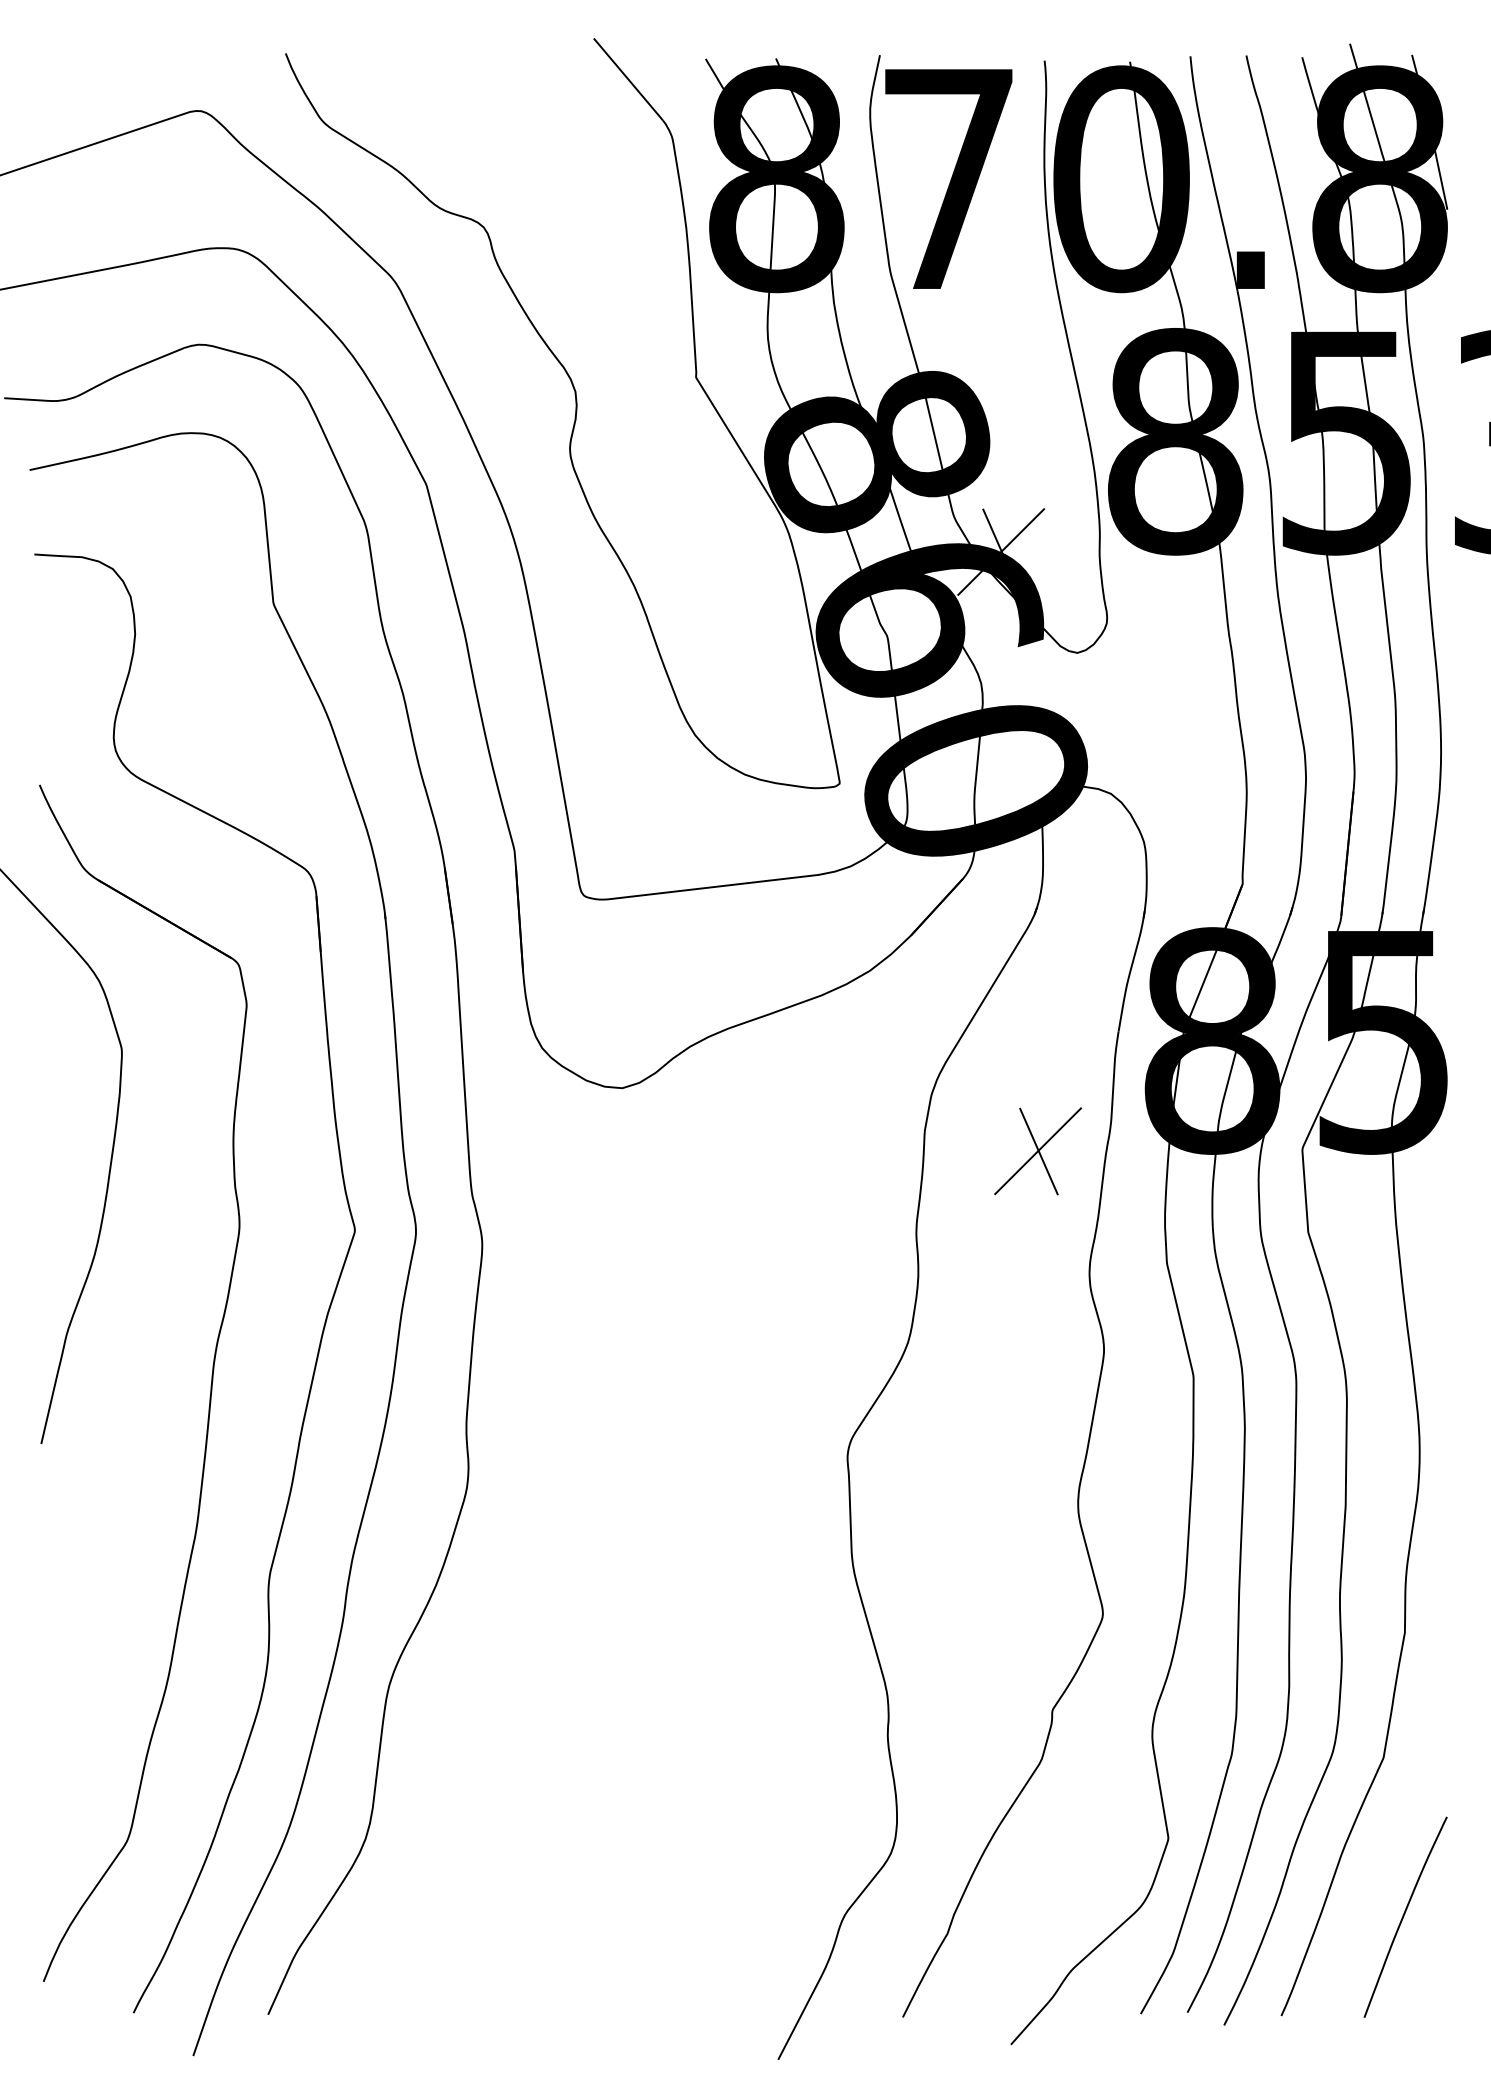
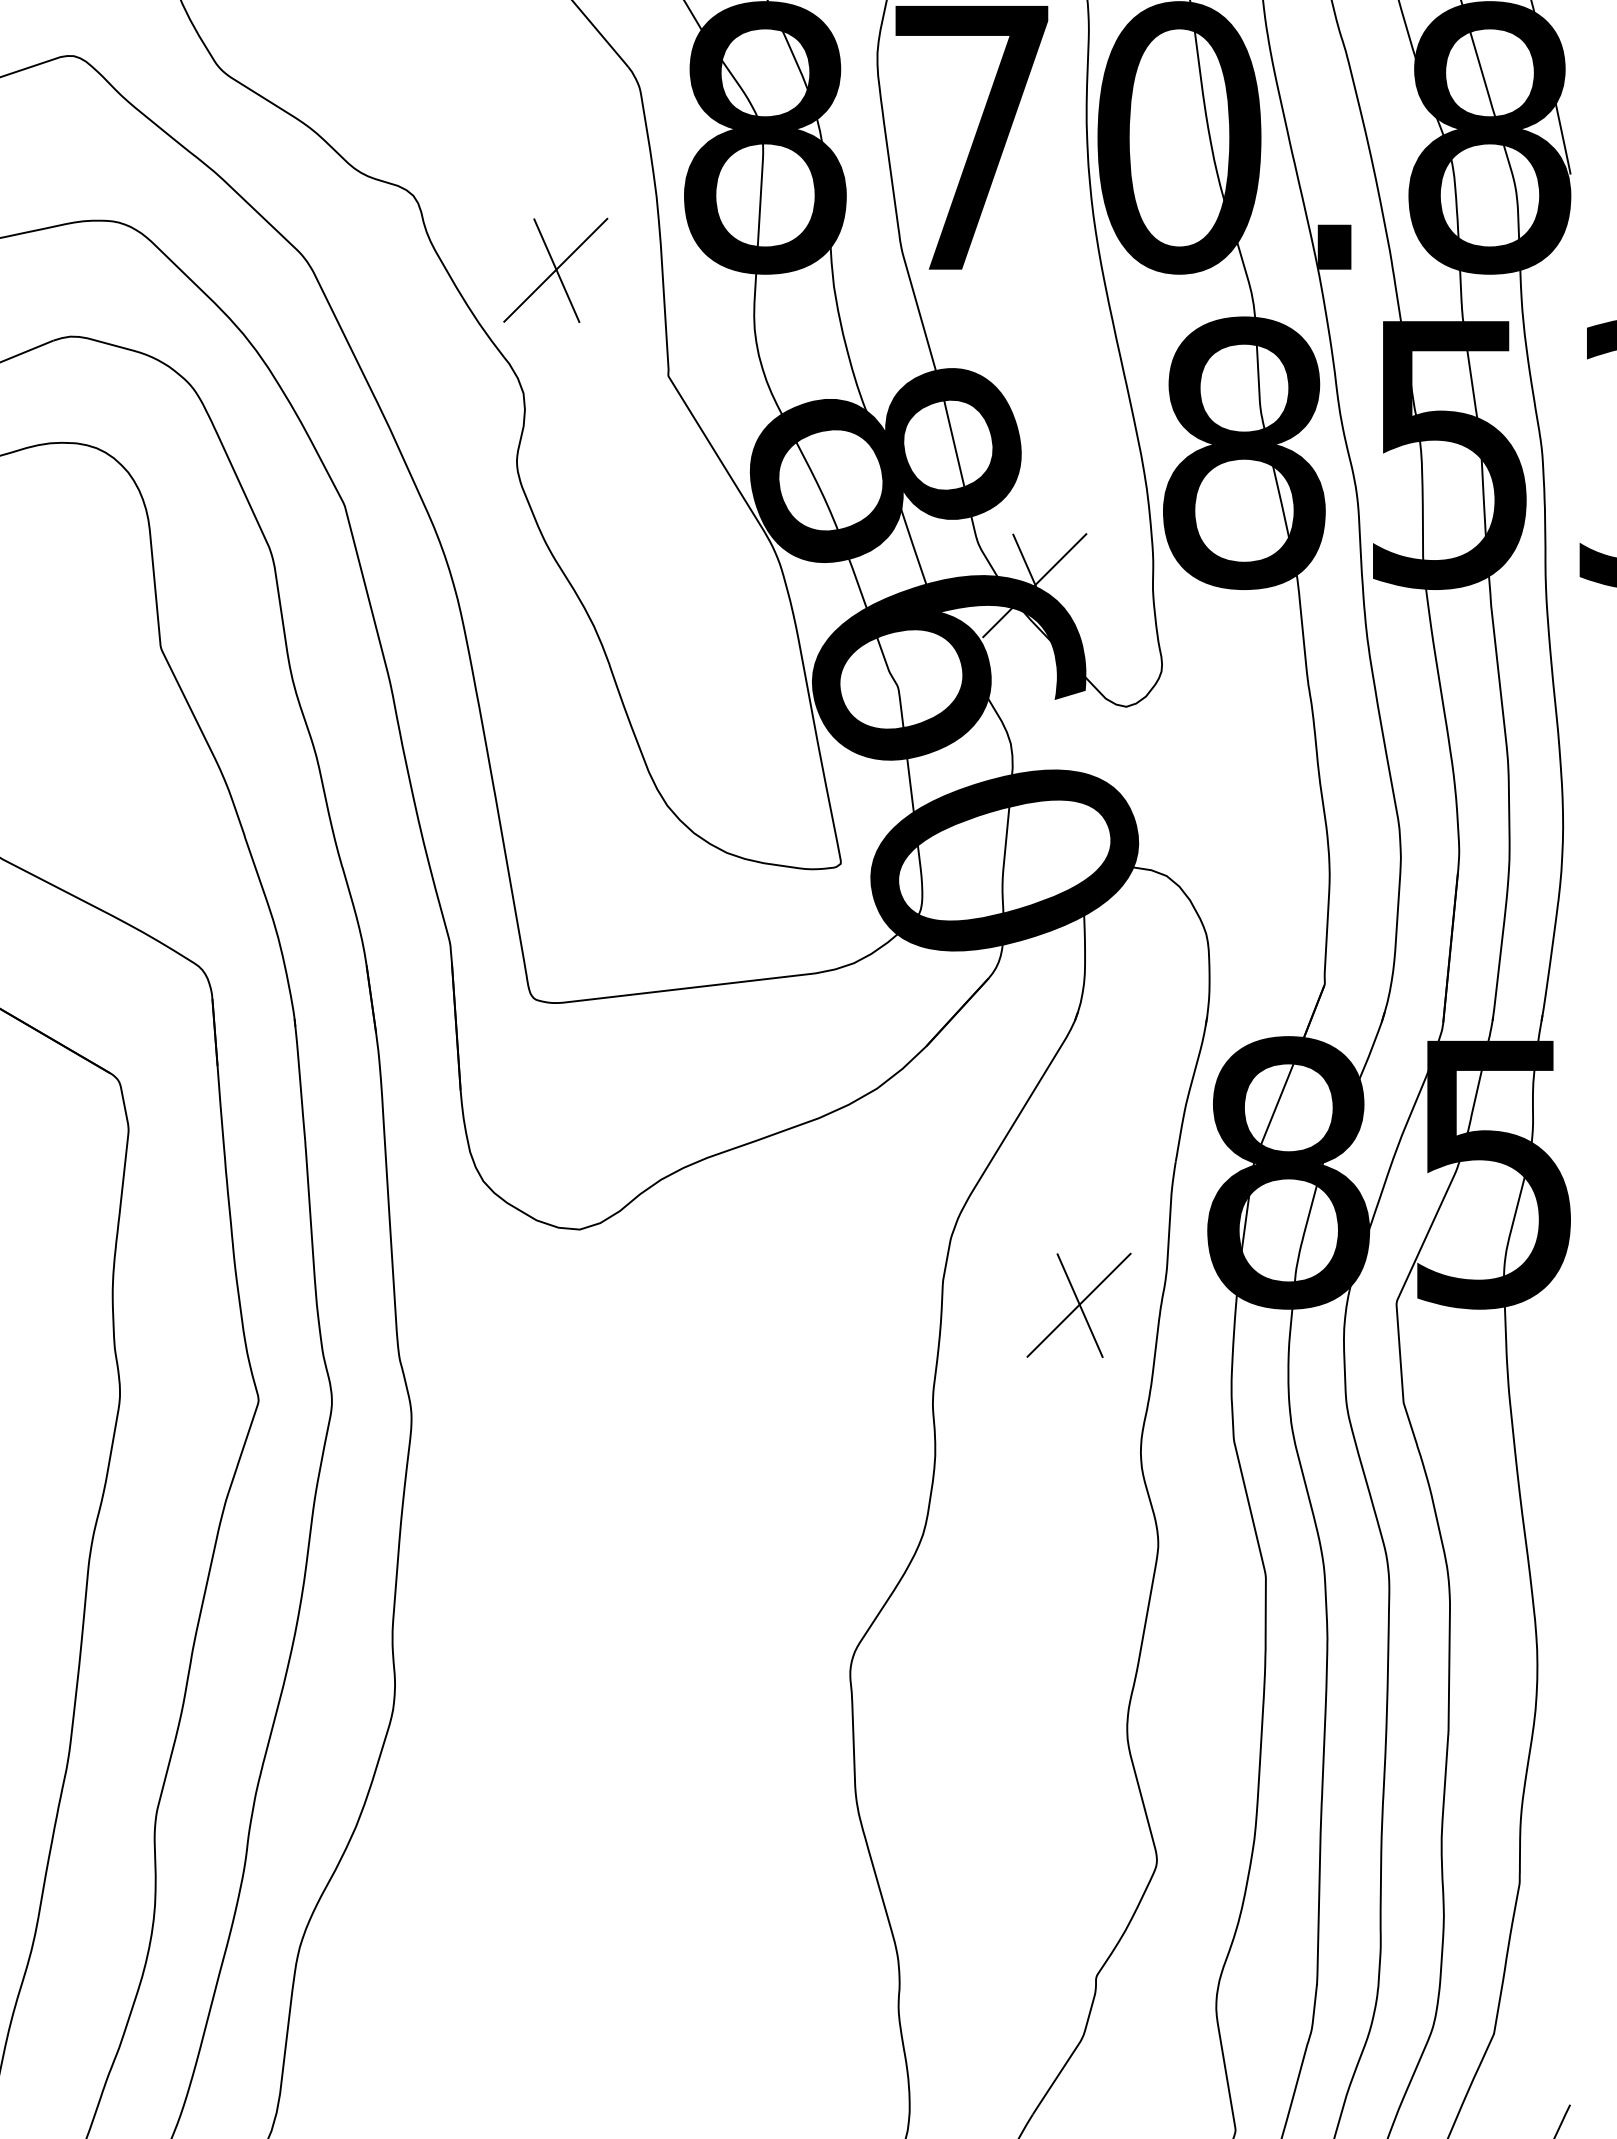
part: (602, 289) -> (555, 270), added

